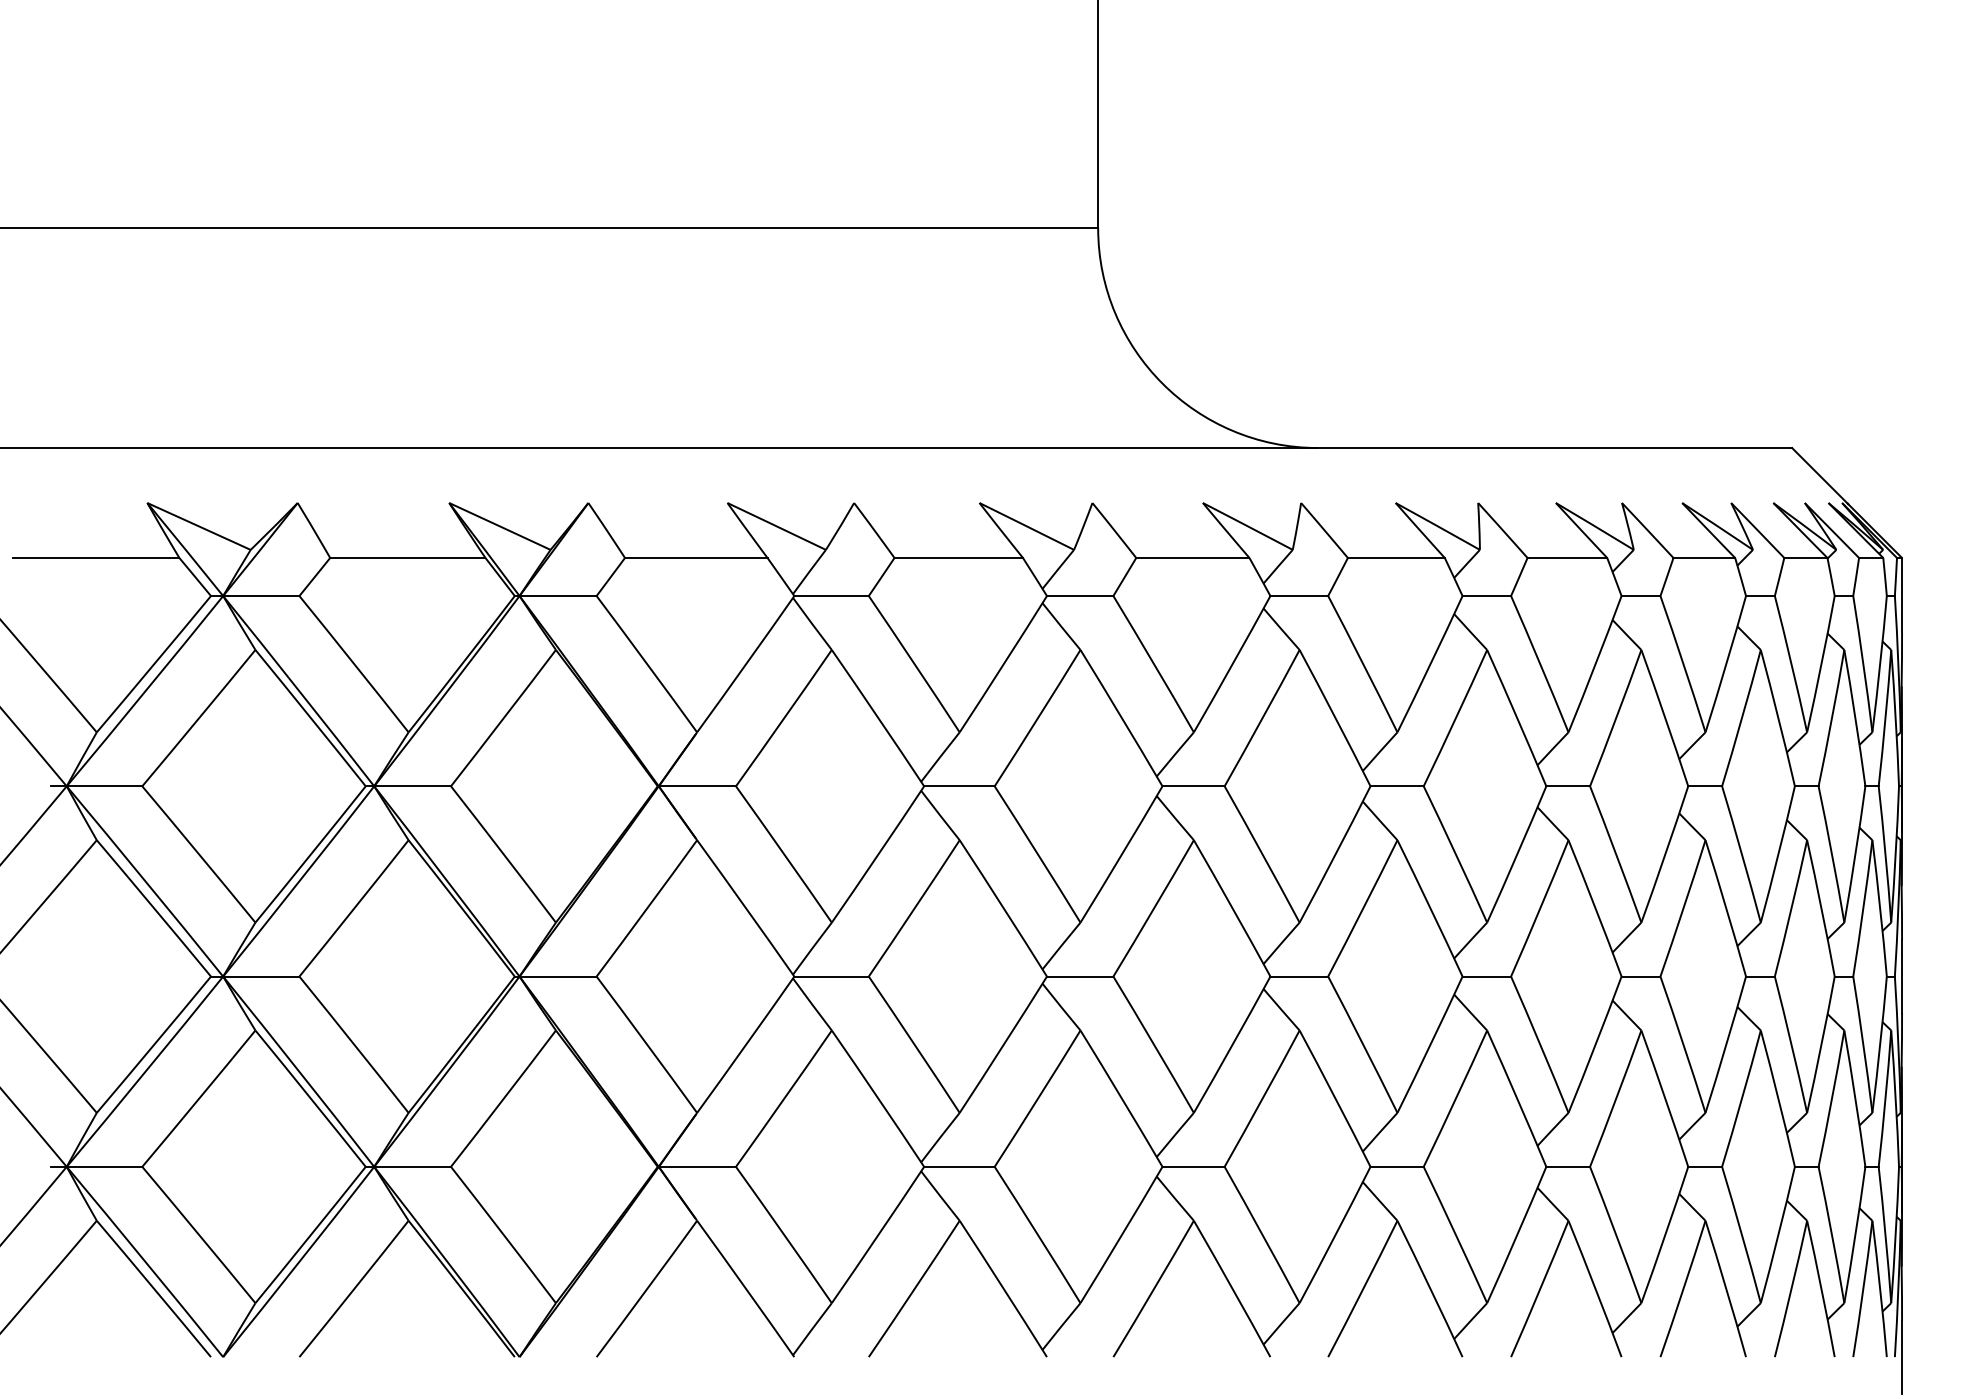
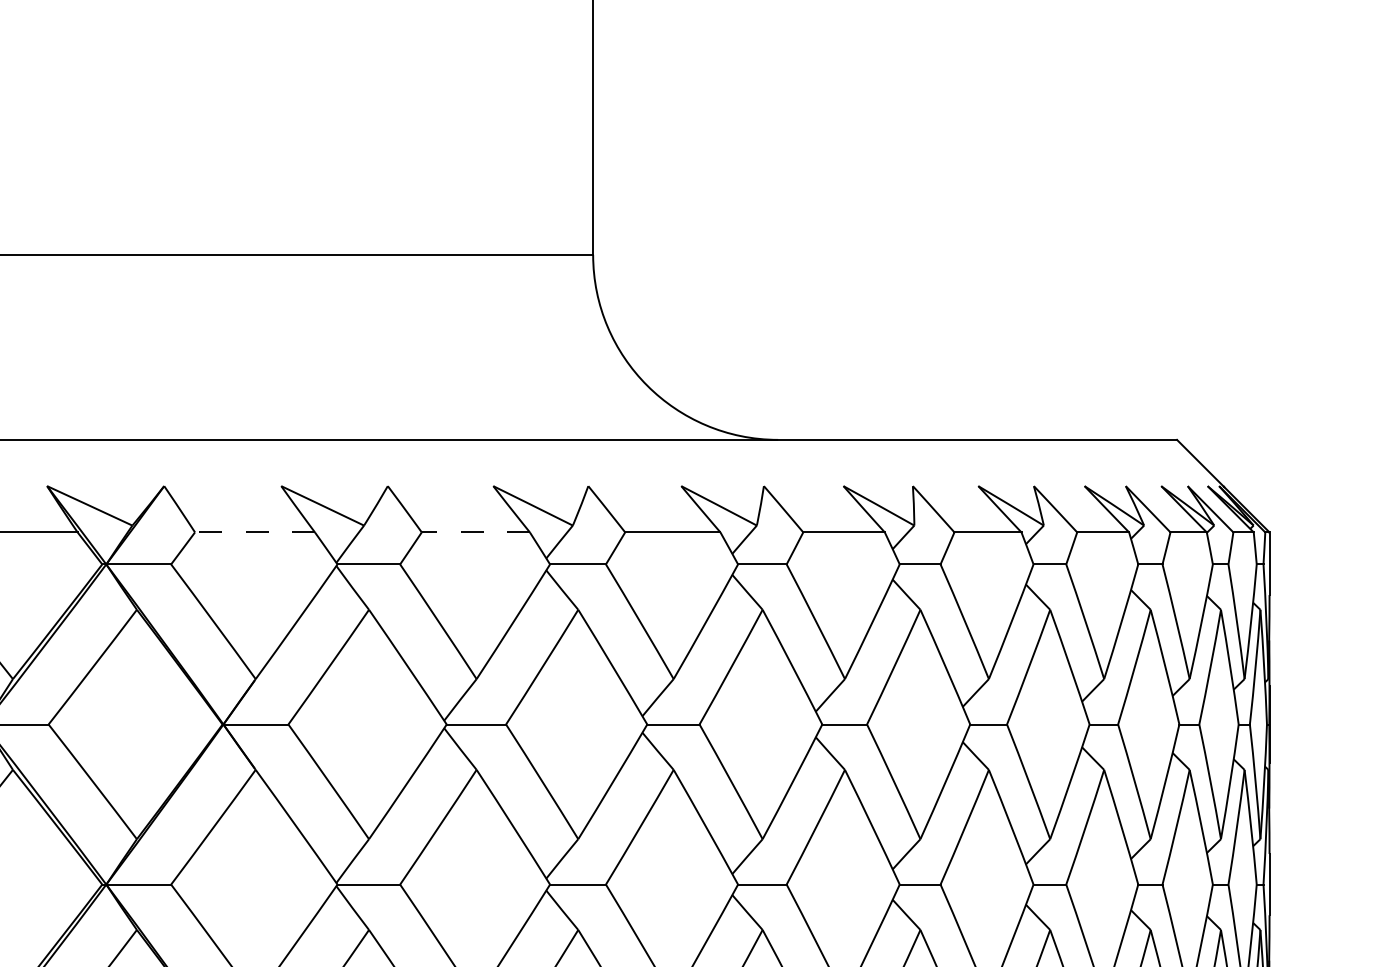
line: (695, 557) -> (254, 531), solid -> dashed
line: (958, 557) -> (475, 531), solid -> dashed

